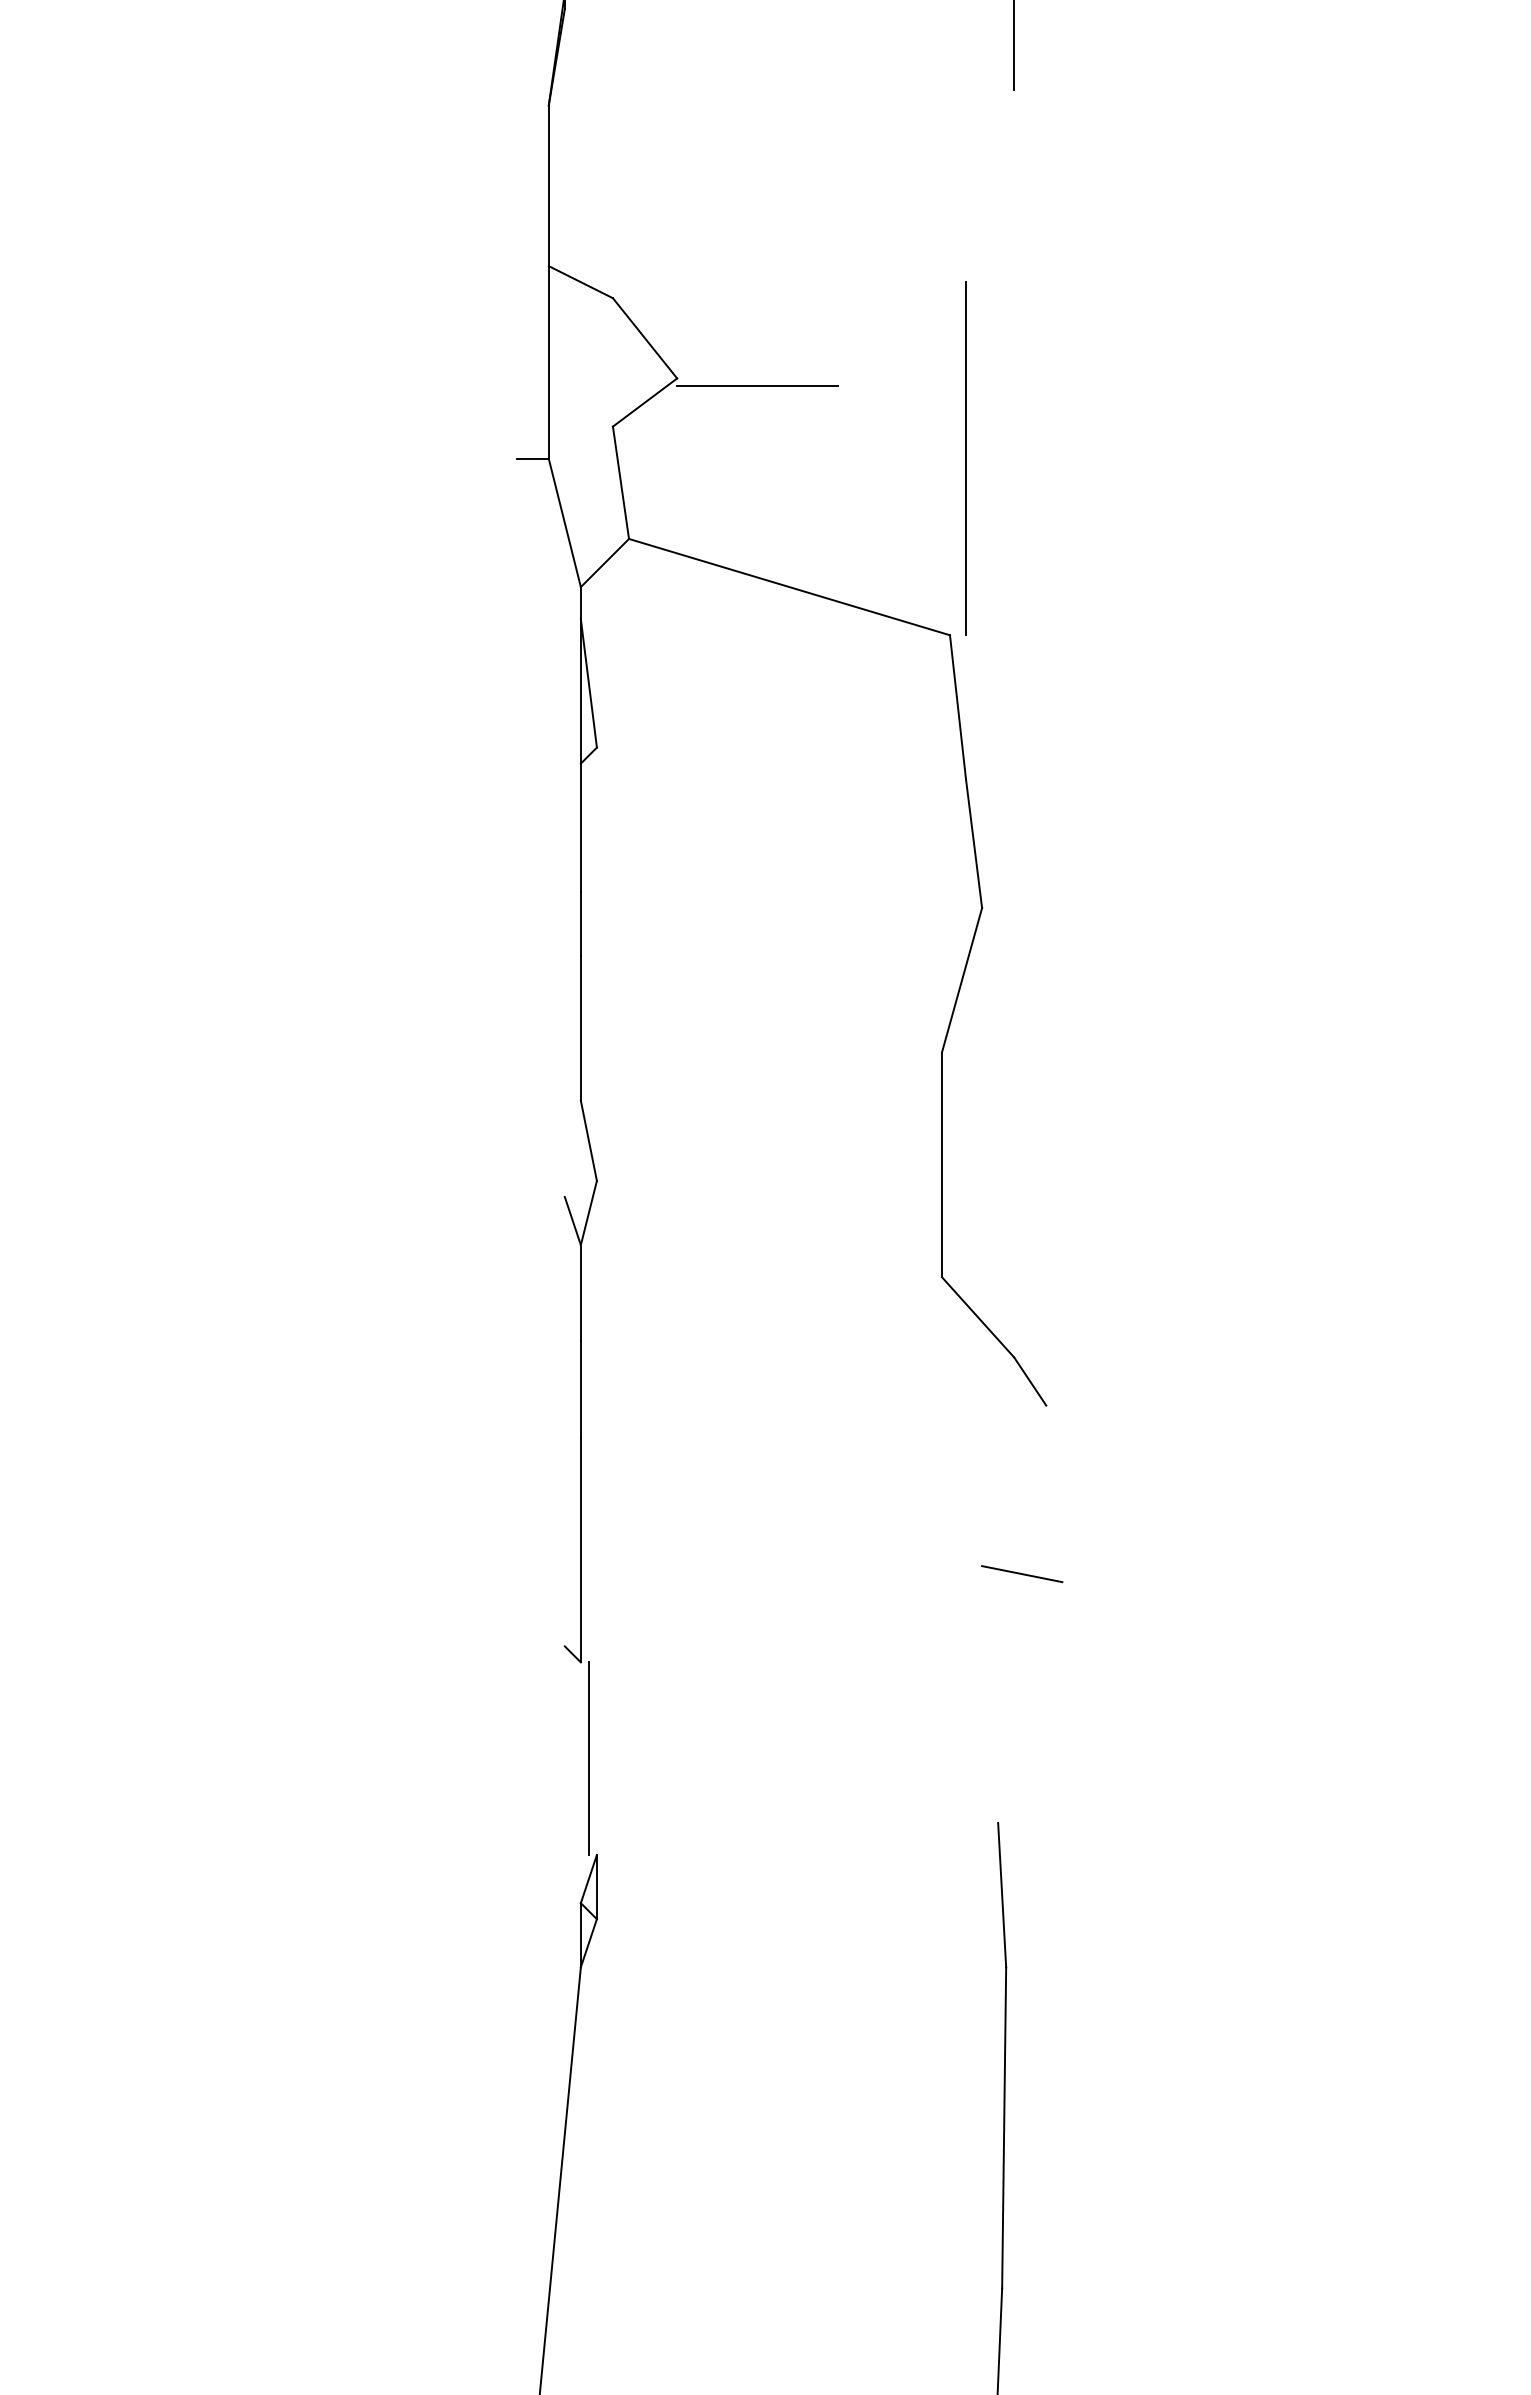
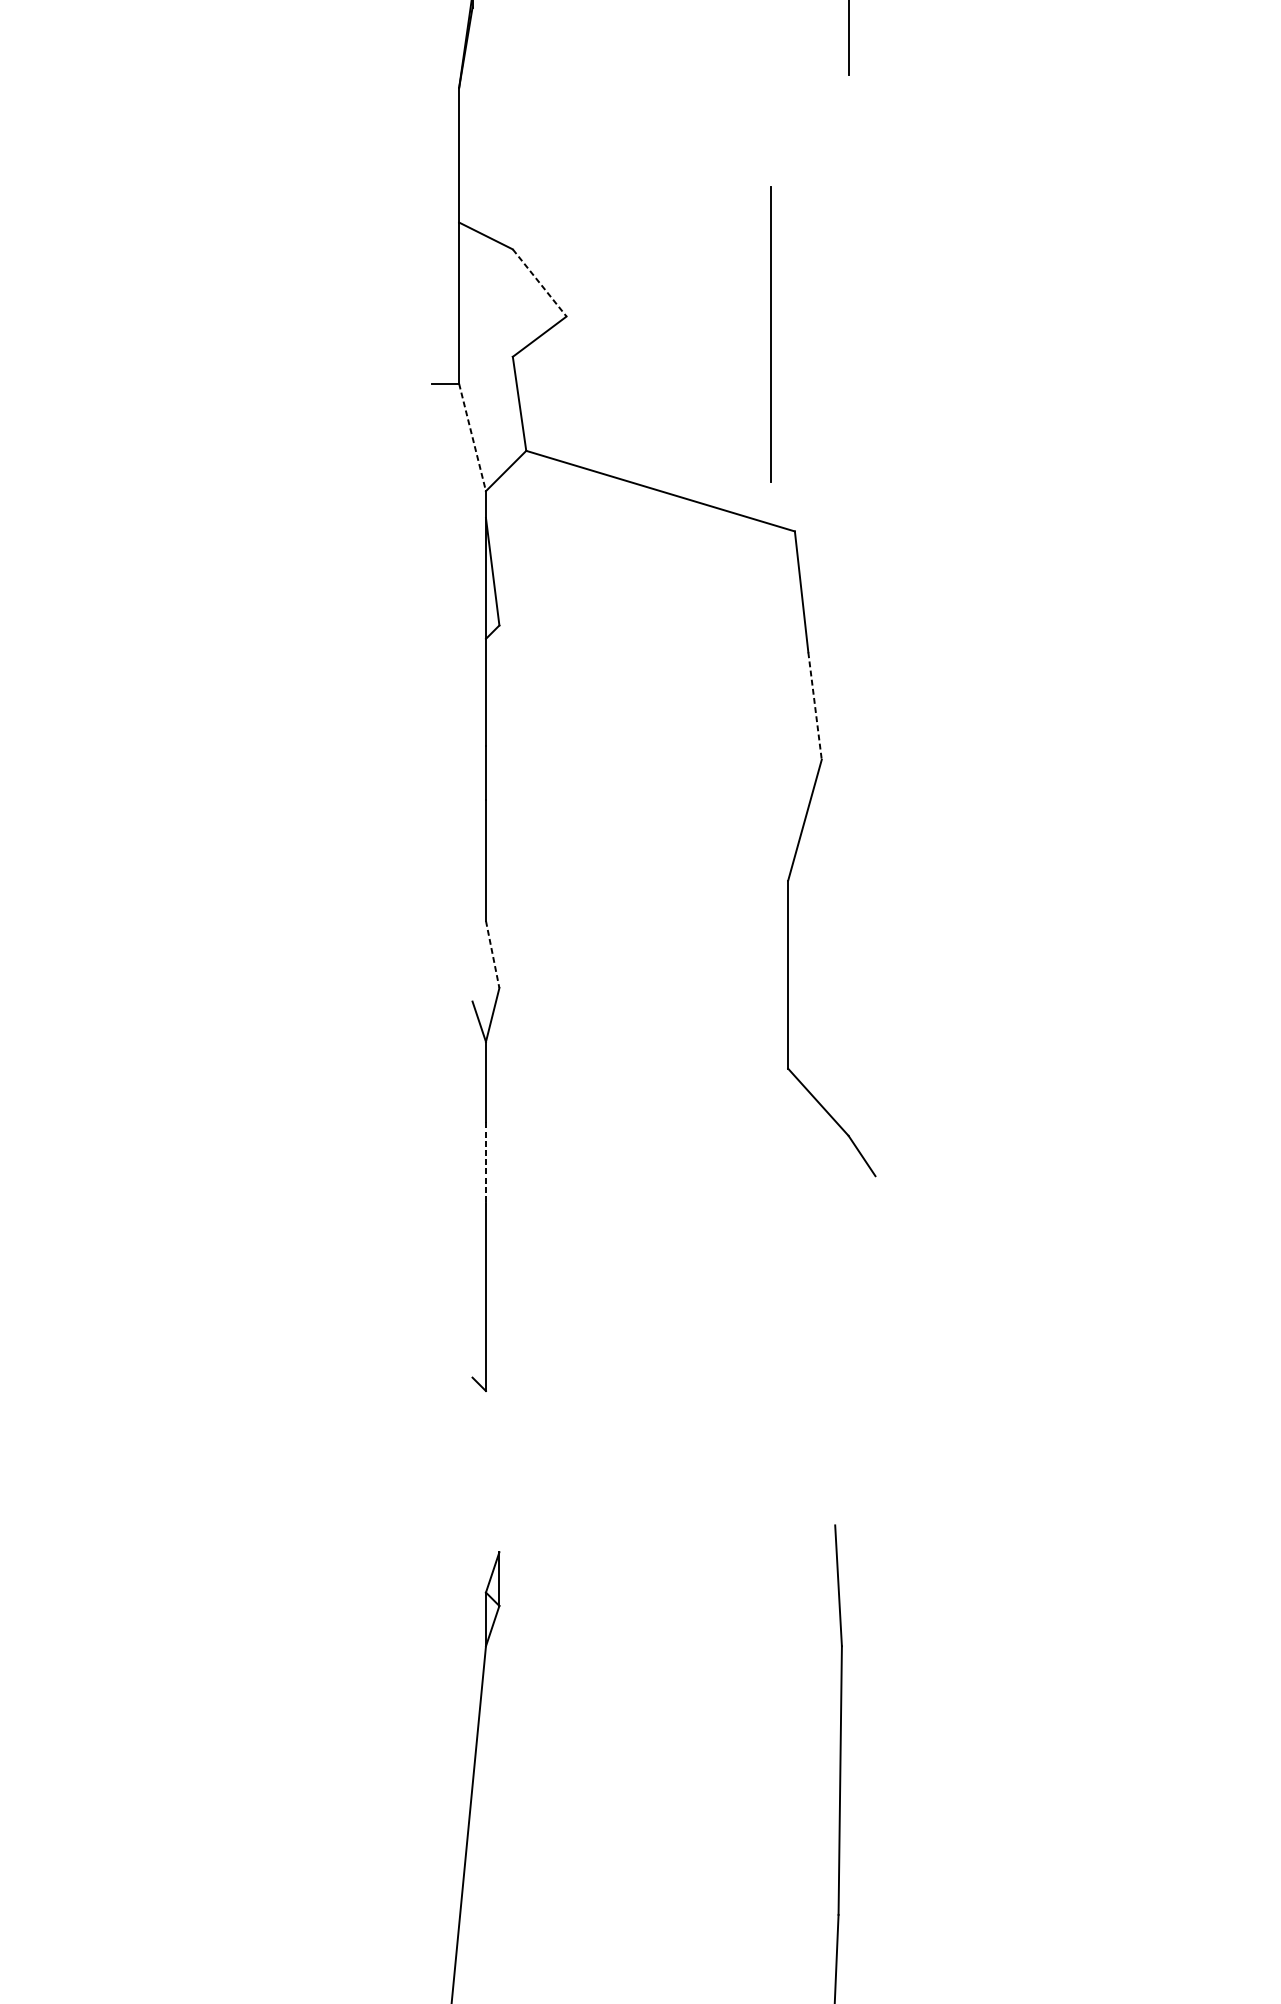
line: (645, 338) -> (540, 283), solid -> dashed
line: (757, 386) -> (633, 323), removed
line: (965, 458) -> (770, 334), moved
line: (564, 523) -> (472, 437), solid -> dashed
line: (974, 843) -> (815, 705), solid -> dashed
line: (588, 1140) -> (492, 954), solid -> dashed
line: (580, 1390) -> (485, 1163), solid -> dashed
line: (1022, 1574) -> (855, 1317), removed
line: (588, 1758) -> (492, 1471), removed

